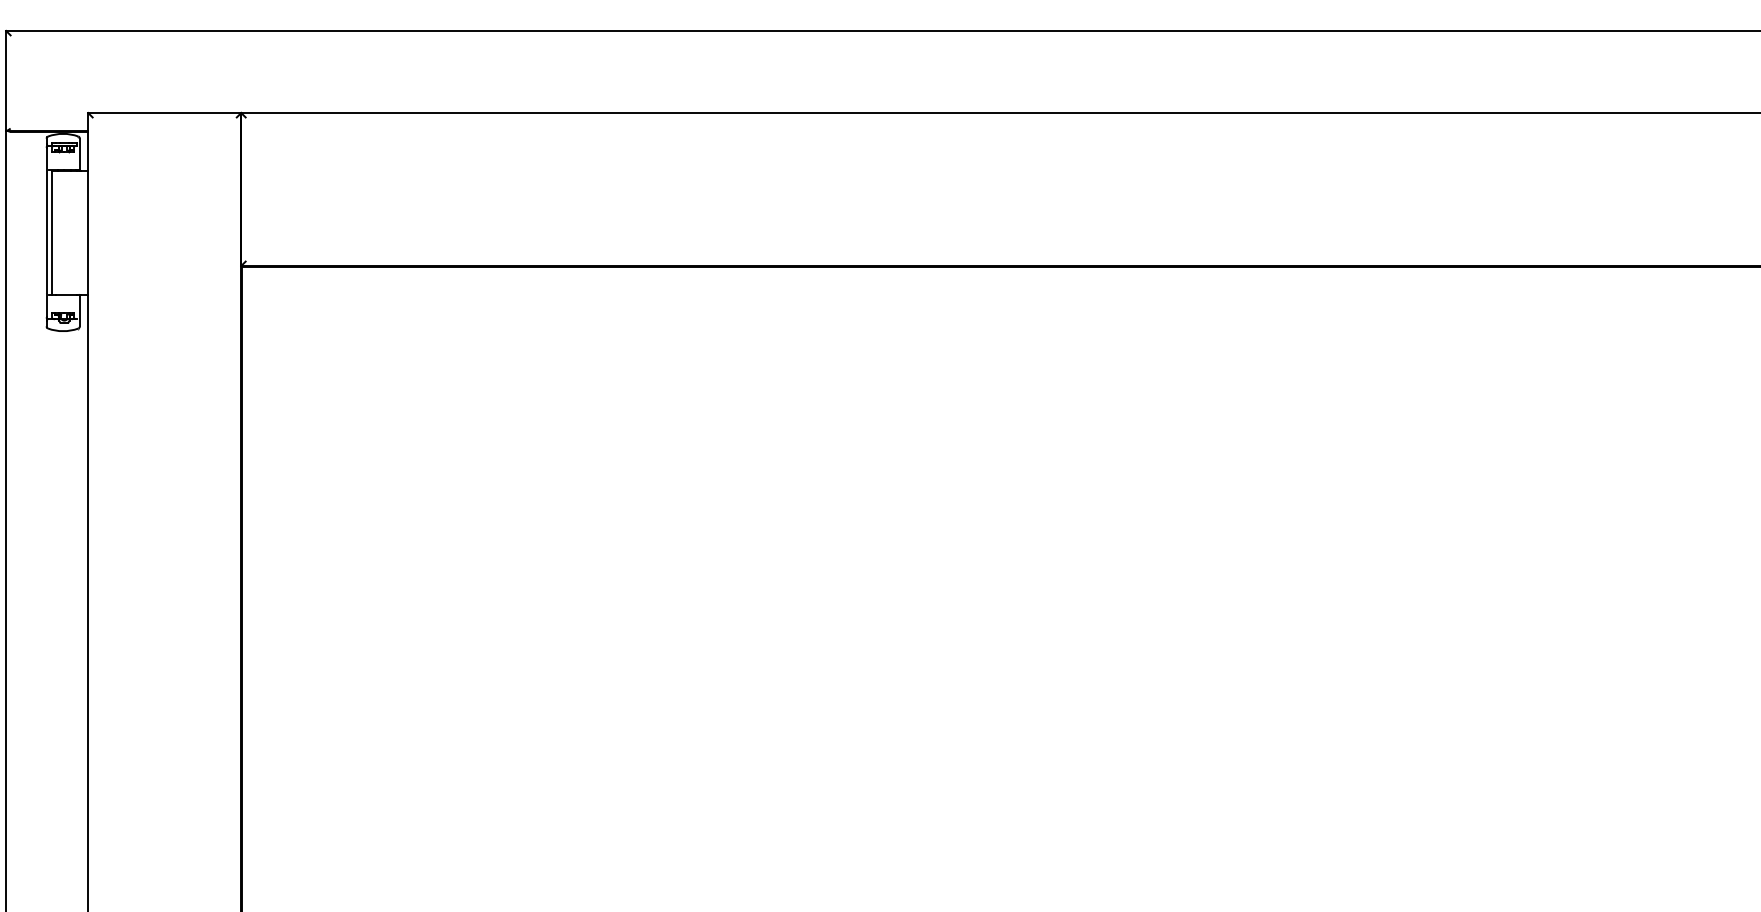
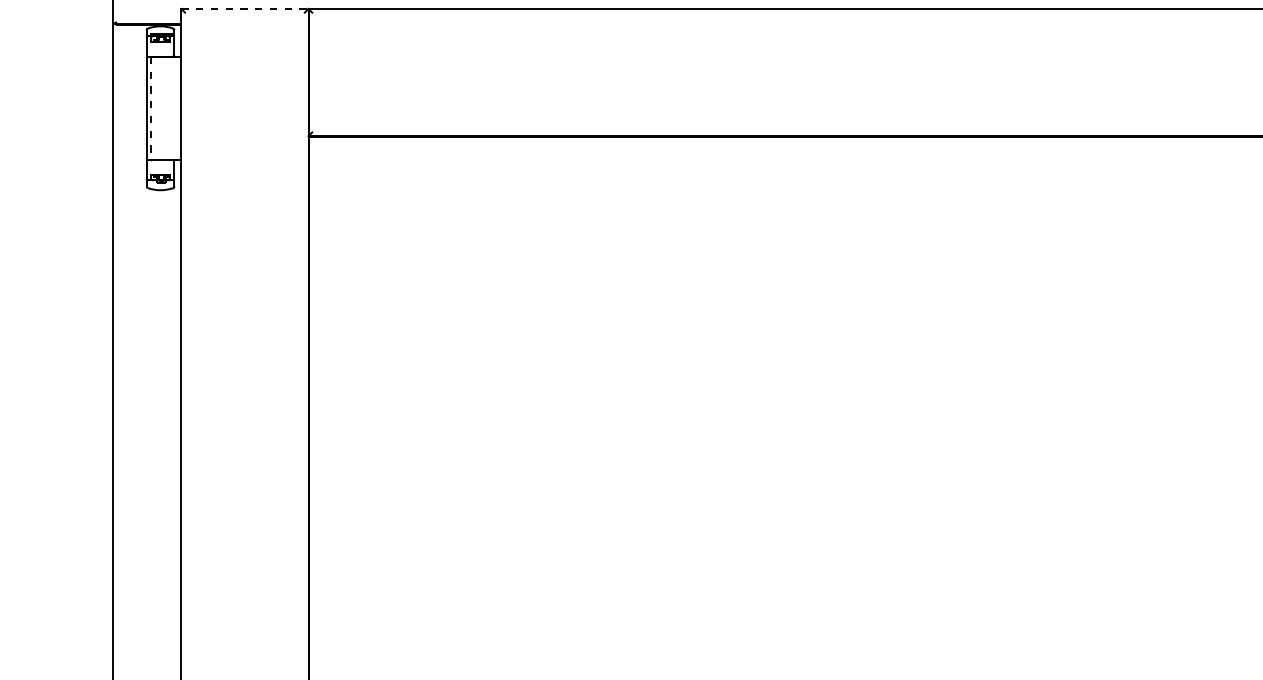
line: (164, 113) -> (244, 9), solid -> dashed
line: (51, 233) -> (150, 109), solid -> dashed

